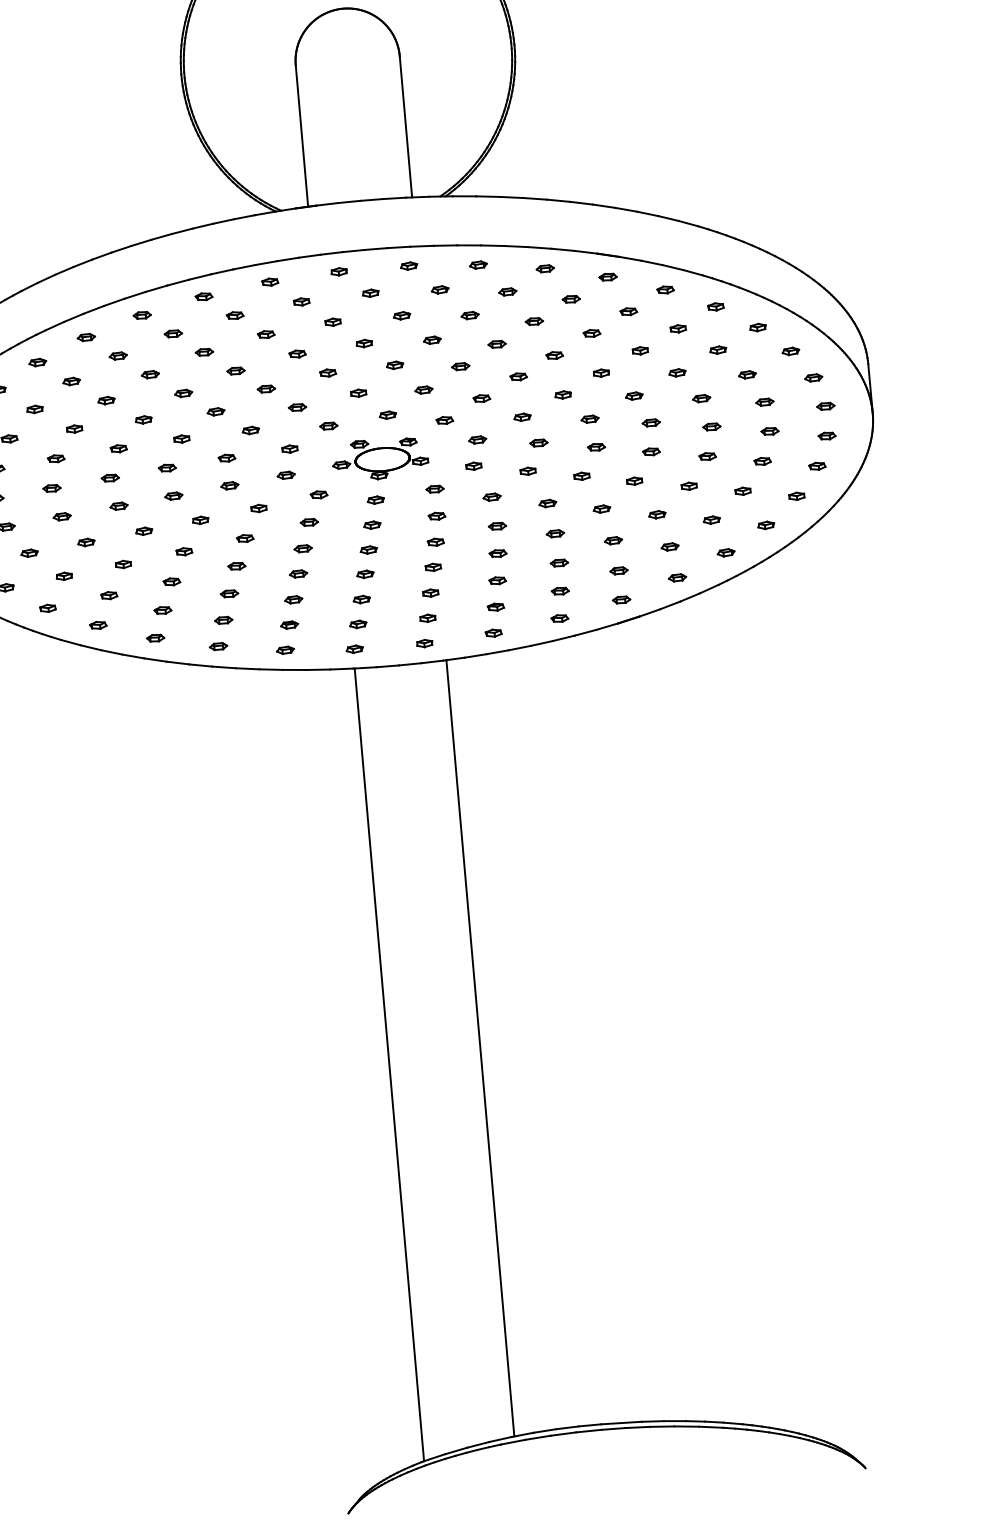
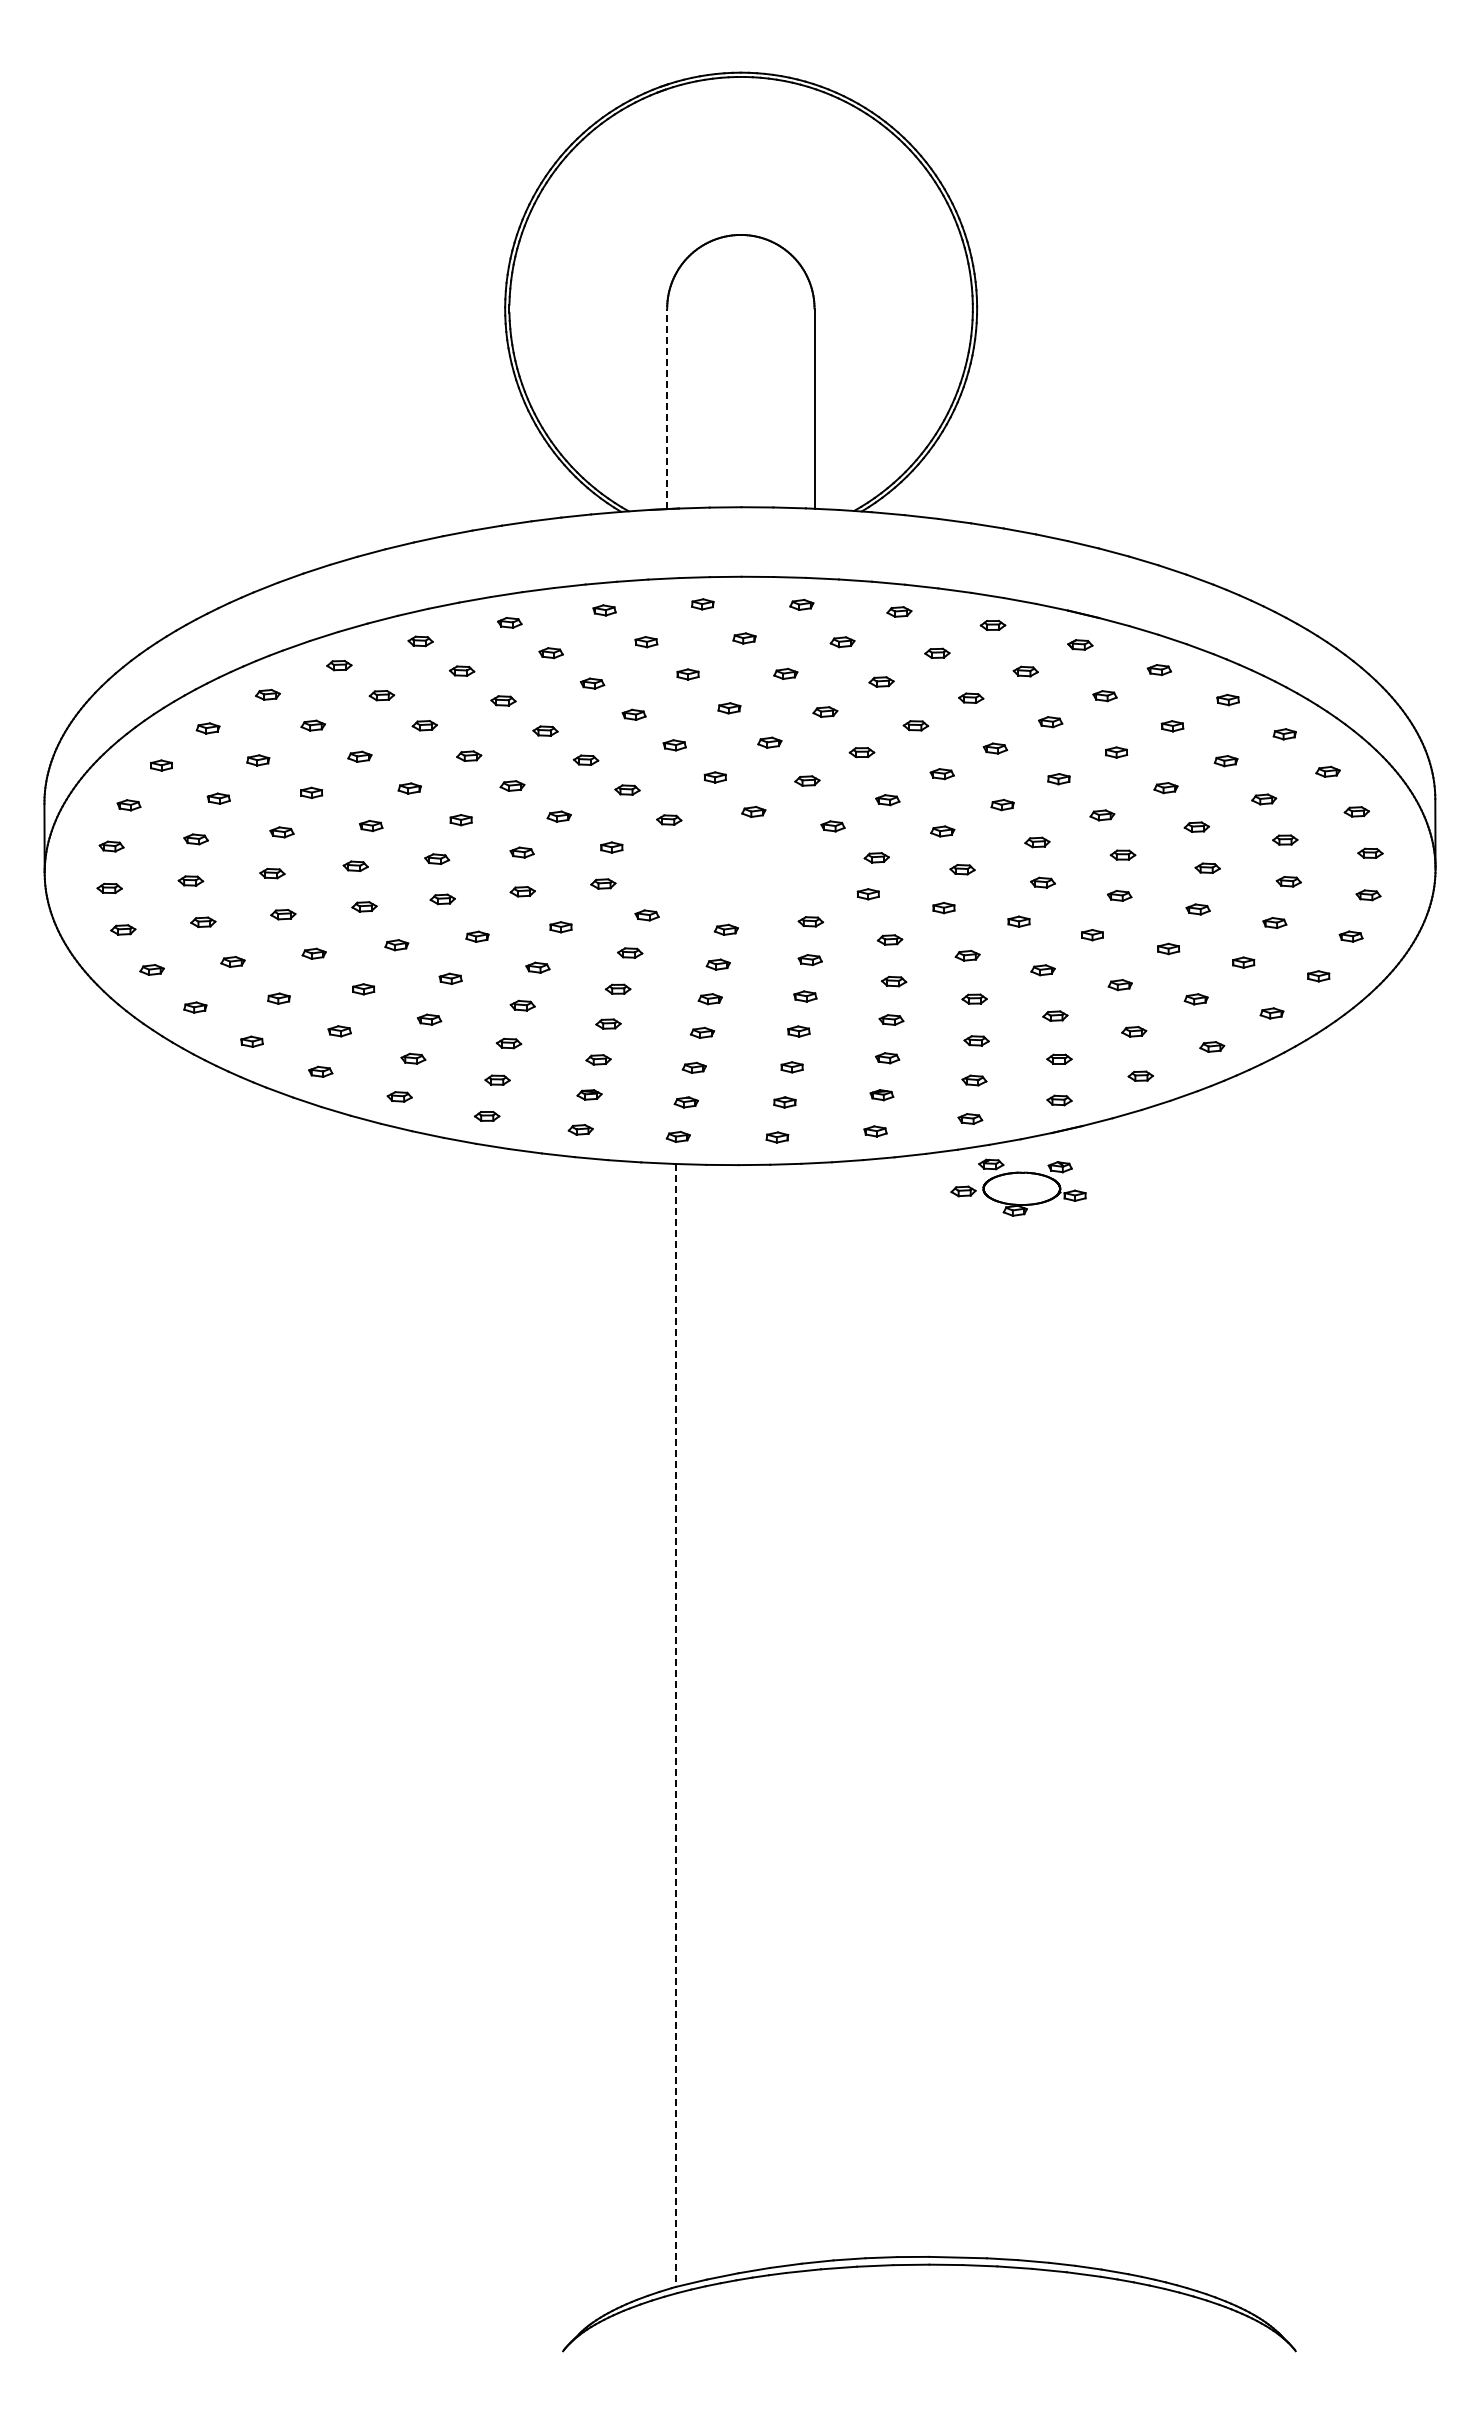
line: (302, 135) -> (667, 408), solid -> dashed
part: (380, 458) -> (1018, 1187), moved
line: (480, 1048) -> (805, 1713), removed
line: (389, 1065) -> (675, 1726), solid -> dashed

